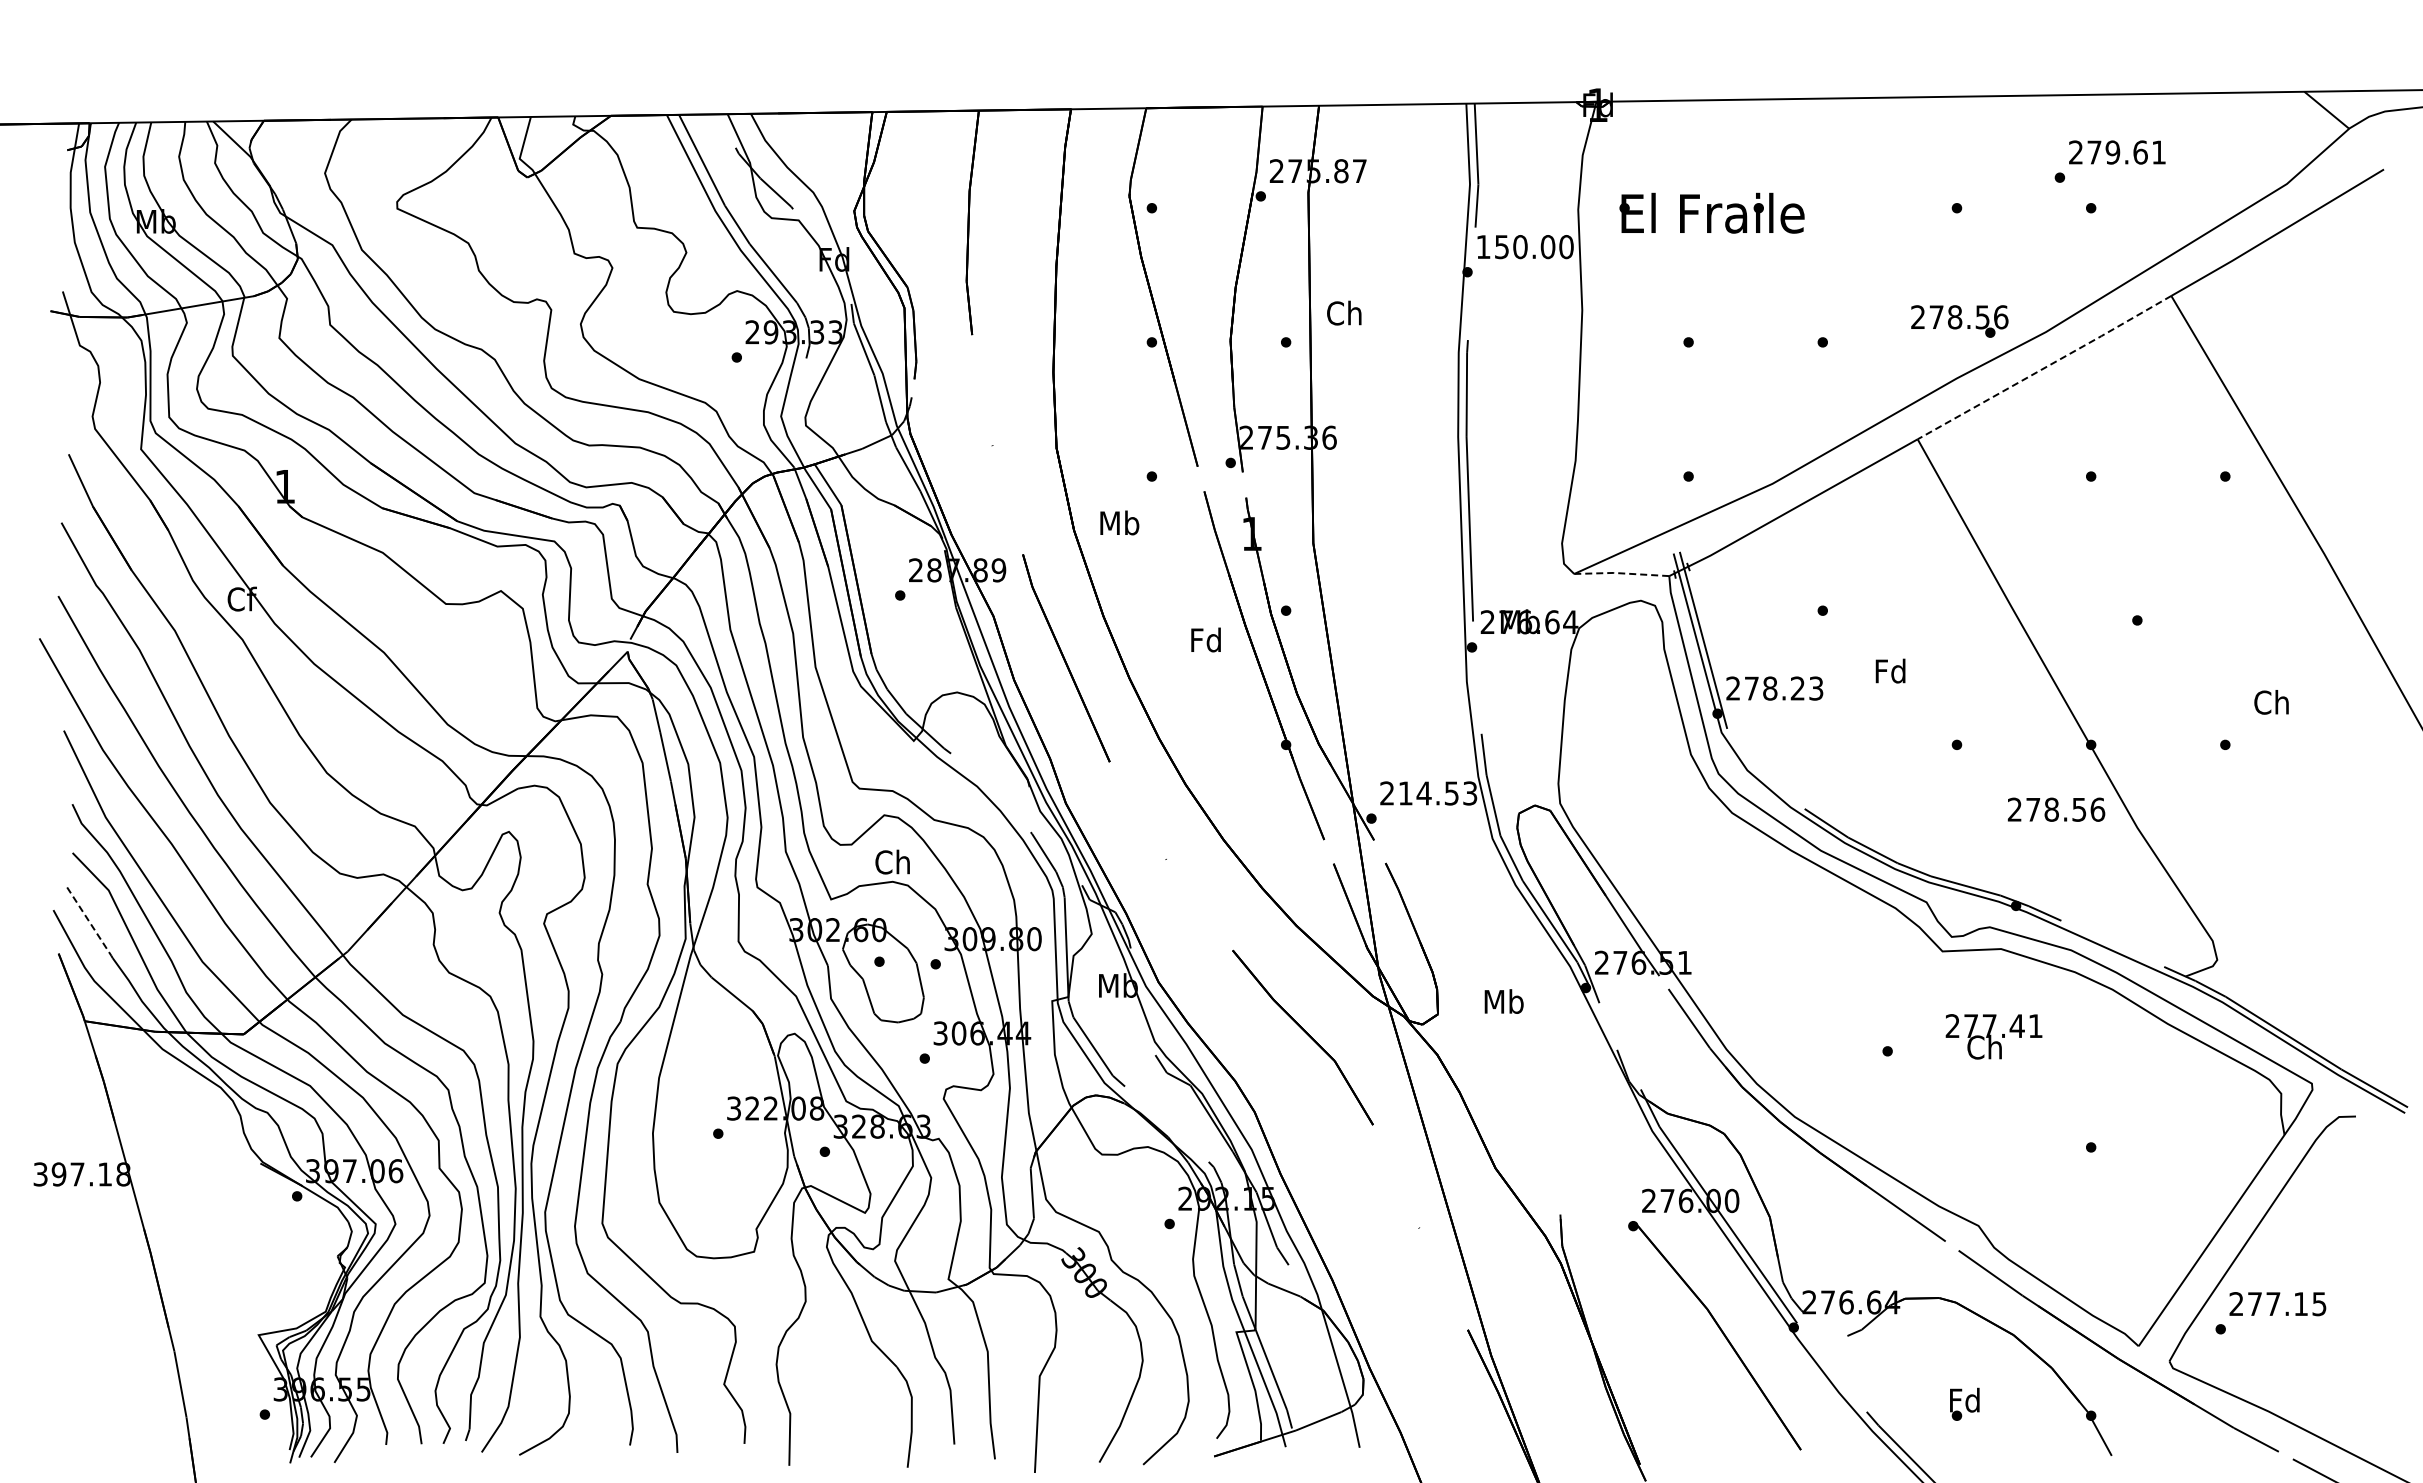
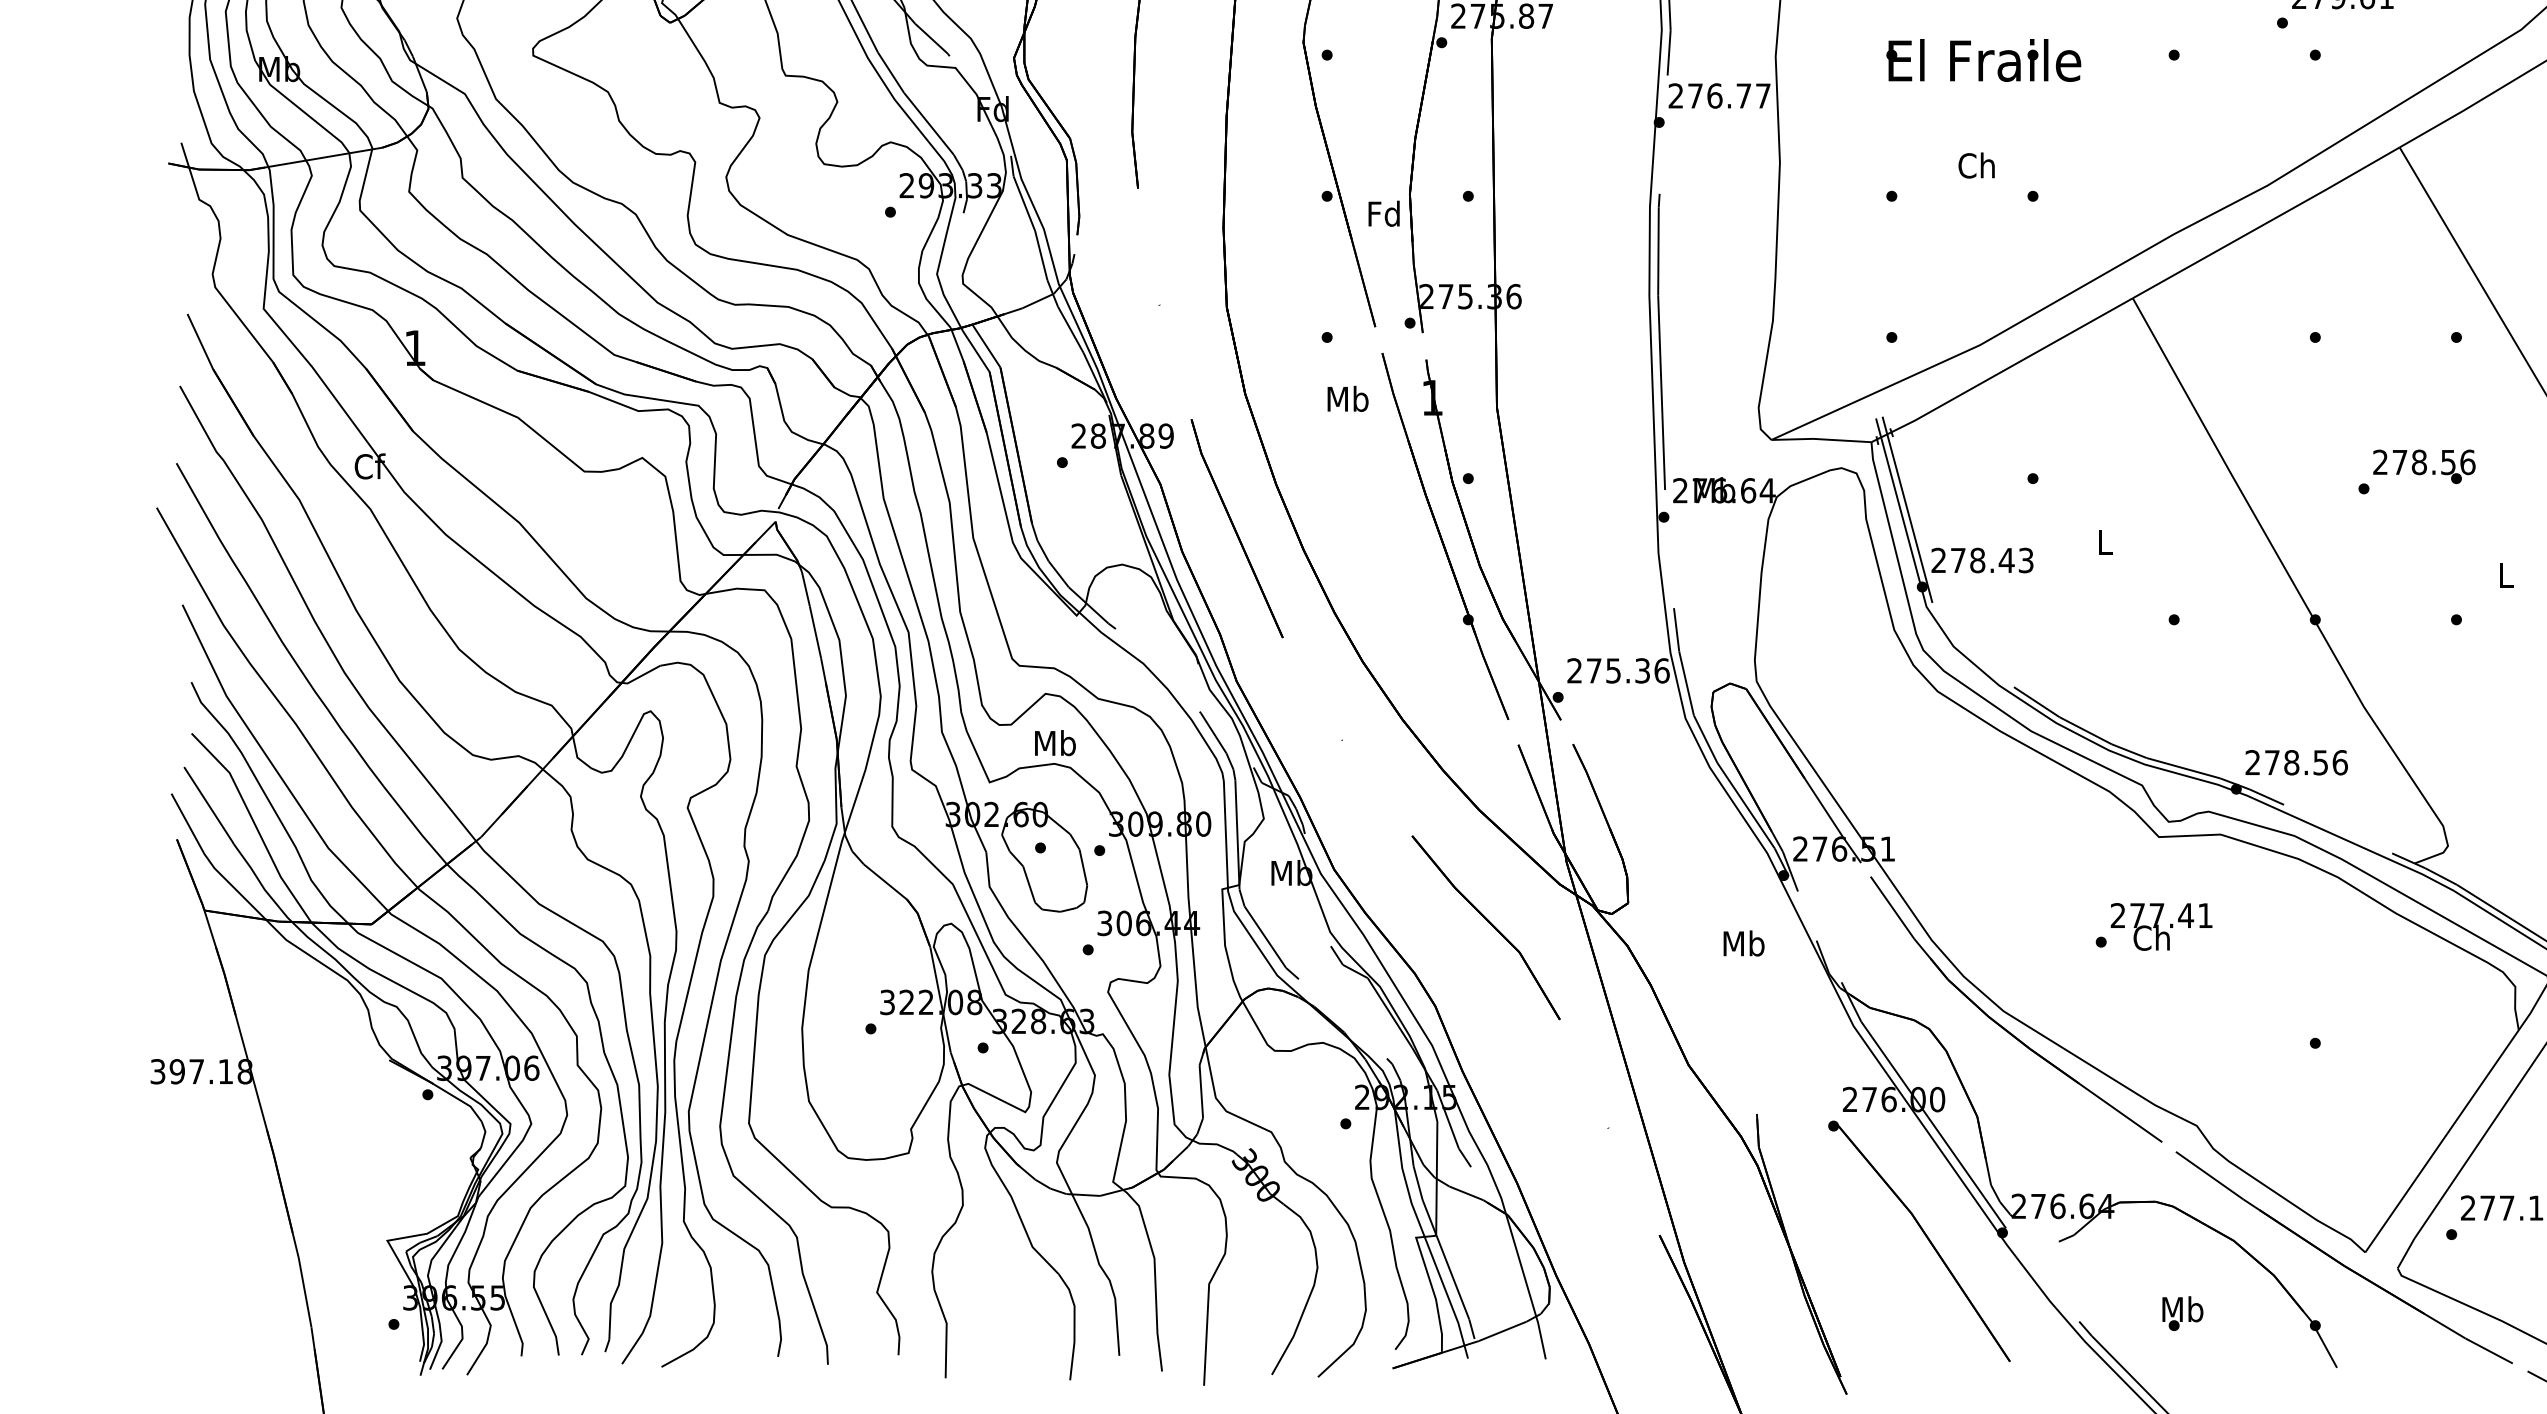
text: (1711, 212) -> (1983, 59), moved
text: (1524, 247) -> (1719, 96), 150.00 -> 276.77
text: (1344, 312) -> (1976, 164), moved
text: (1959, 321) -> (2424, 466), moved
line: (2044, 367) -> (2266, 222), dashed -> solid
text: (1119, 522) -> (1347, 398), moved
line: (1621, 573) -> (1821, 439), dashed -> solid
text: (1205, 639) -> (1383, 213), moved
text: (1890, 670) -> (2104, 541), Fd -> L
text: (1797, 688) -> (2006, 560), 278.23 -> 278.43
text: (2271, 702) -> (2505, 575), Ch -> L
text: (1438, 793) -> (1628, 670), 214.53 -> 275.36
text: (2056, 809) -> (2296, 762), moved
text: (893, 861) -> (1055, 742), Ch -> Mb
line: (89, 921) -> (209, 805), dashed -> solid
text: (1503, 1001) -> (1743, 943), moved
text: (1993, 1036) -> (2161, 926), moved
text: (1964, 1399) -> (2182, 1308), Fd -> Mb

